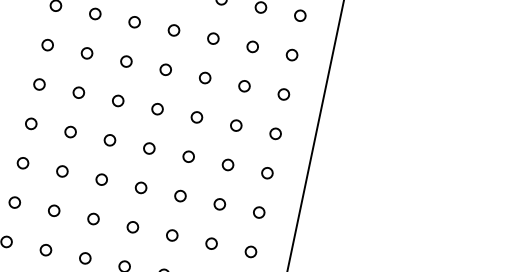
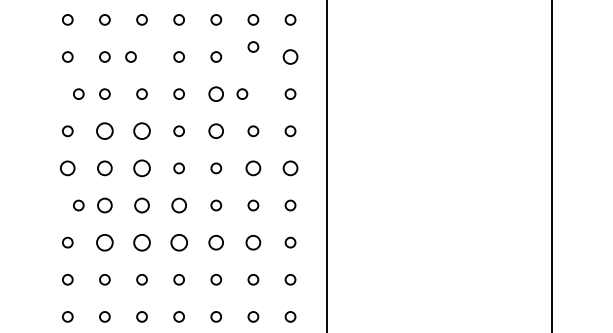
circle: (134, 21) -> (130, 56), moved
circle: (47, 44) -> (78, 93), moved
circle: (252, 46) -> (253, 46), moved
circle: (292, 54) -> (290, 56), size x1.4
circle: (205, 77) -> (216, 93), size x1.4
circle: (244, 85) -> (242, 93), moved
circle: (78, 92) -> (104, 131), size x1.6
circle: (117, 101) -> (141, 131), size x1.6
circle: (197, 117) -> (216, 131), size x1.4
circle: (30, 123) -> (67, 168), size x1.4
circle: (70, 132) -> (104, 168), size x1.4
circle: (109, 140) -> (141, 168), size x1.6
circle: (22, 163) -> (78, 205), moved
circle: (228, 165) -> (253, 168), size x1.4
circle: (61, 171) -> (104, 205), size x1.4
circle: (267, 173) -> (290, 168), size x1.4
circle: (101, 179) -> (141, 205), size x1.4
circle: (140, 187) -> (178, 205), size x1.4
circle: (53, 210) -> (104, 242), size x1.6
circle: (92, 218) -> (141, 242), size x1.6
circle: (132, 226) -> (178, 242), size x1.6
circle: (172, 235) -> (216, 242), size x1.4
circle: (211, 243) -> (253, 242), size x1.4

